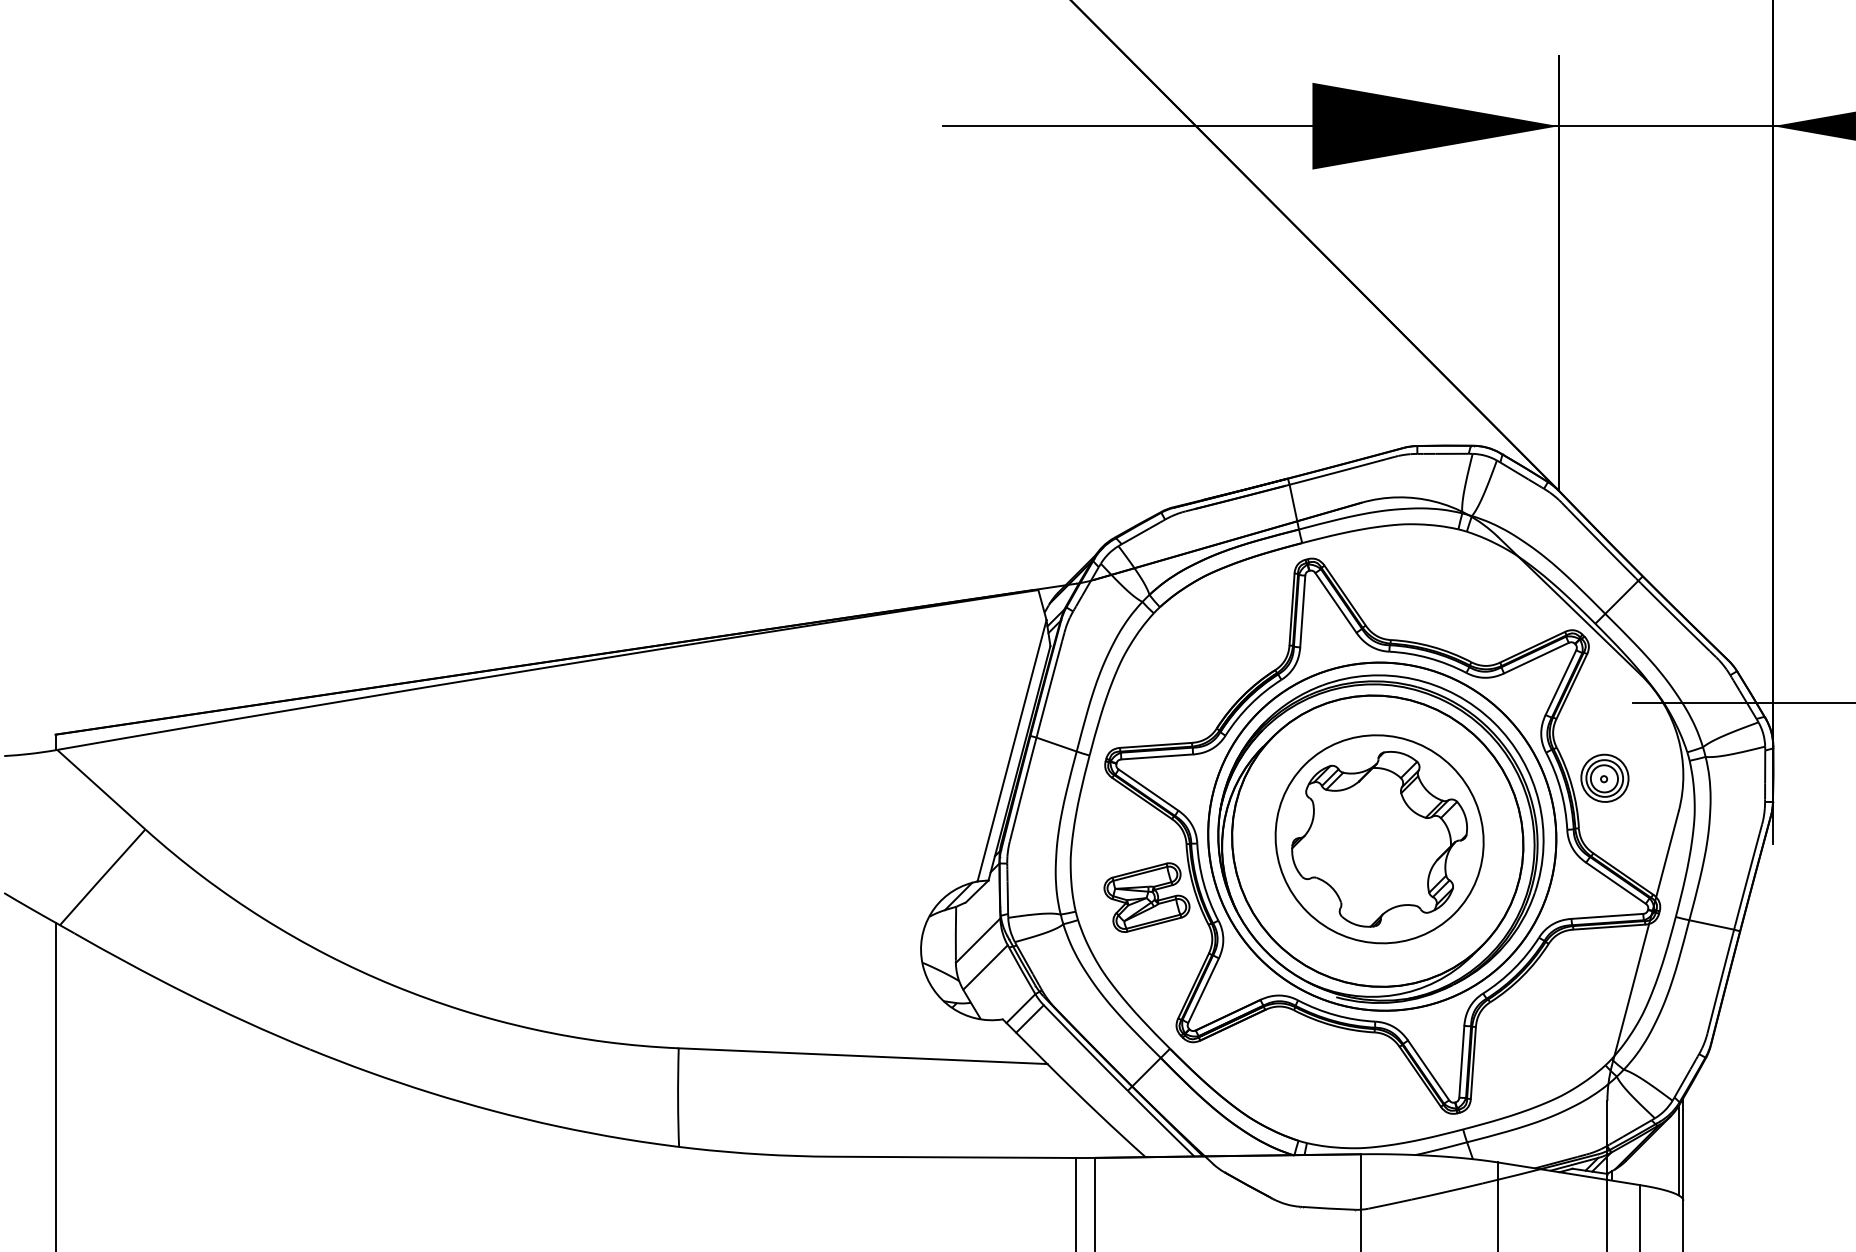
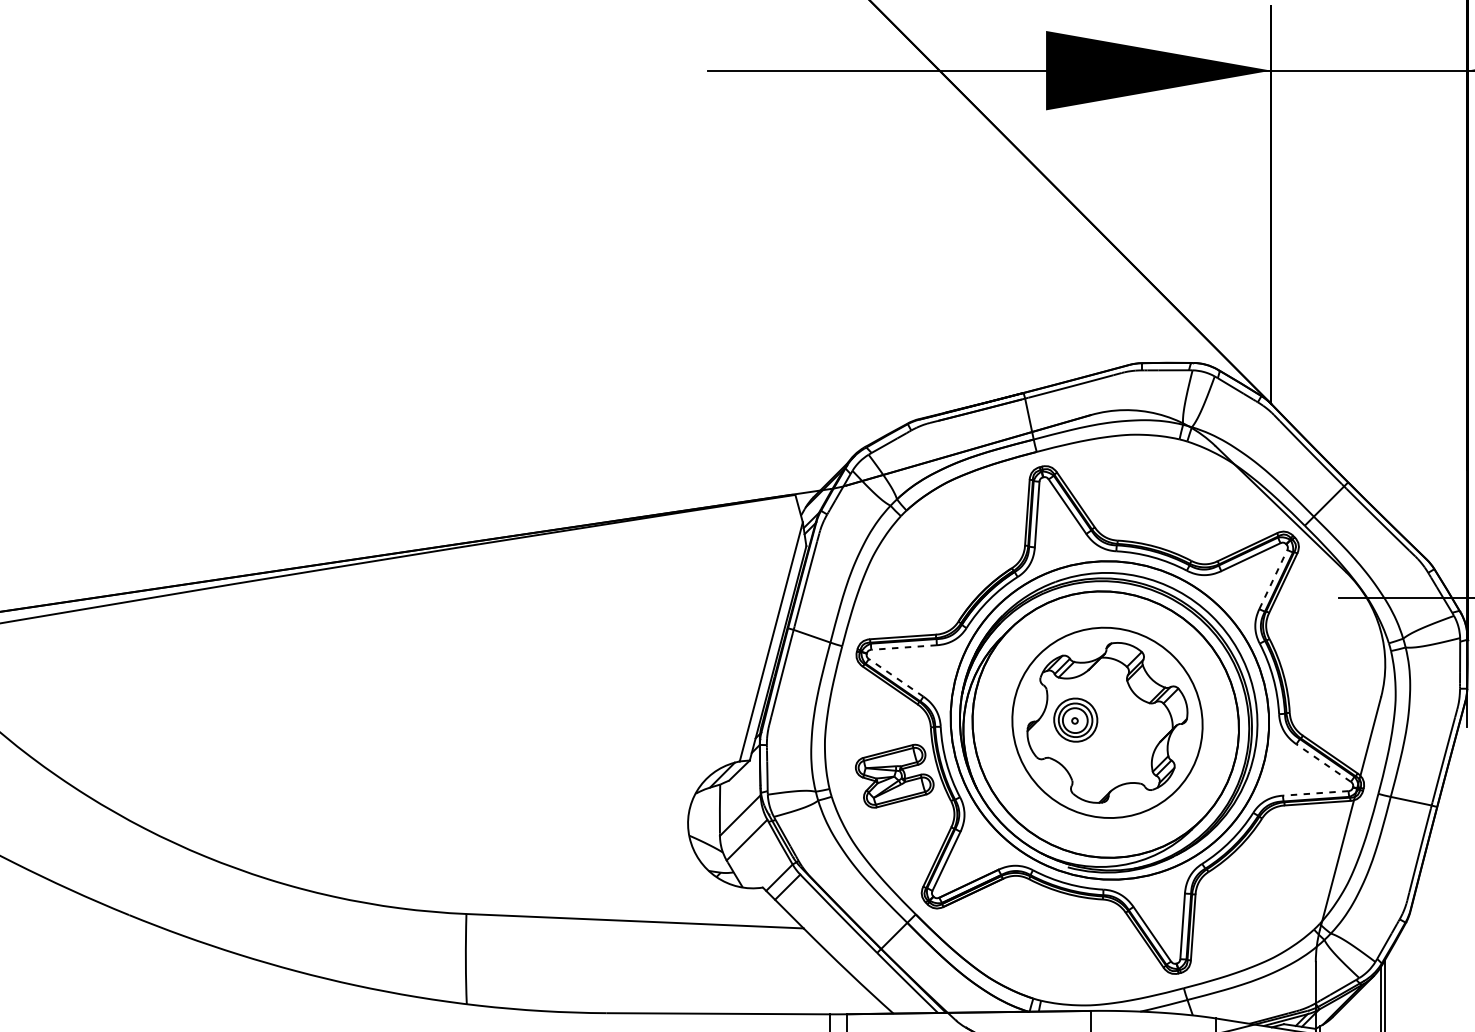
line: (1560, 682) -> (1272, 579), solid -> dashed
line: (1157, 756) -> (904, 647), solid -> dashed
part: (1604, 777) -> (1075, 719), moved
line: (1148, 789) -> (896, 677), solid -> dashed
line: (1615, 882) -> (1323, 762), solid -> dashed
line: (1607, 916) -> (1315, 793), solid -> dashed

